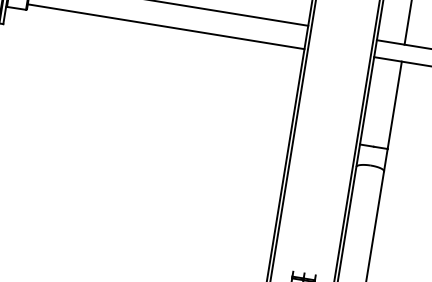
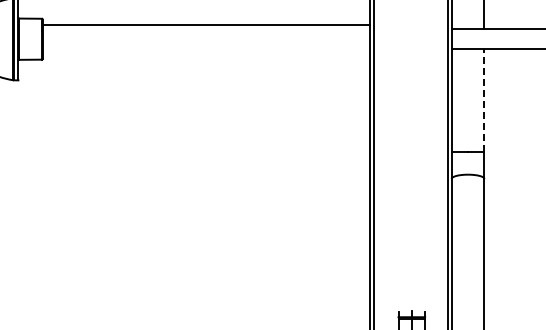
line: (165, 27) -> (205, 53), removed
line: (394, 105) -> (484, 100), solid -> dashed

